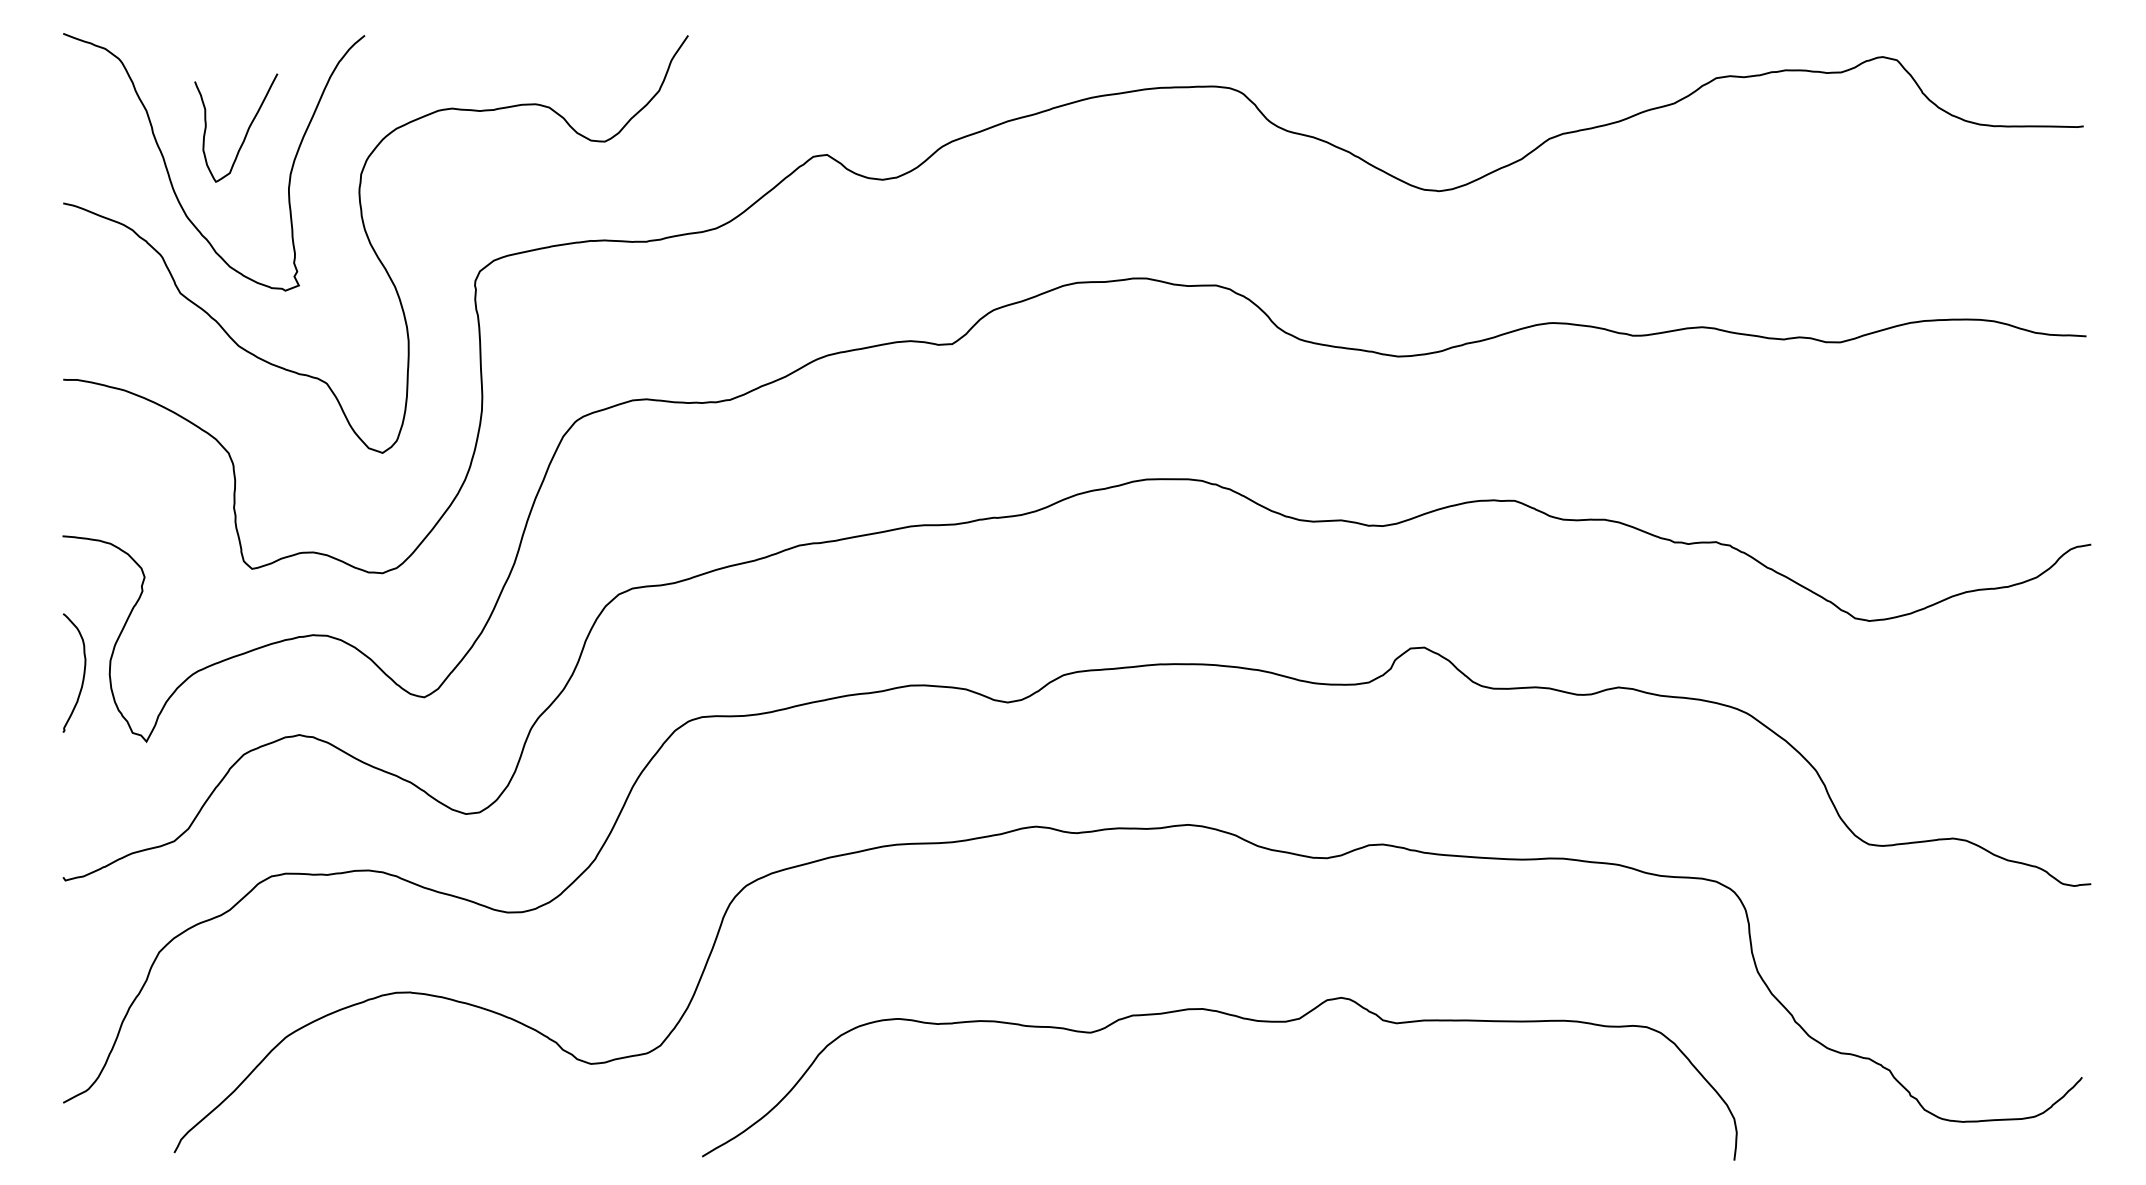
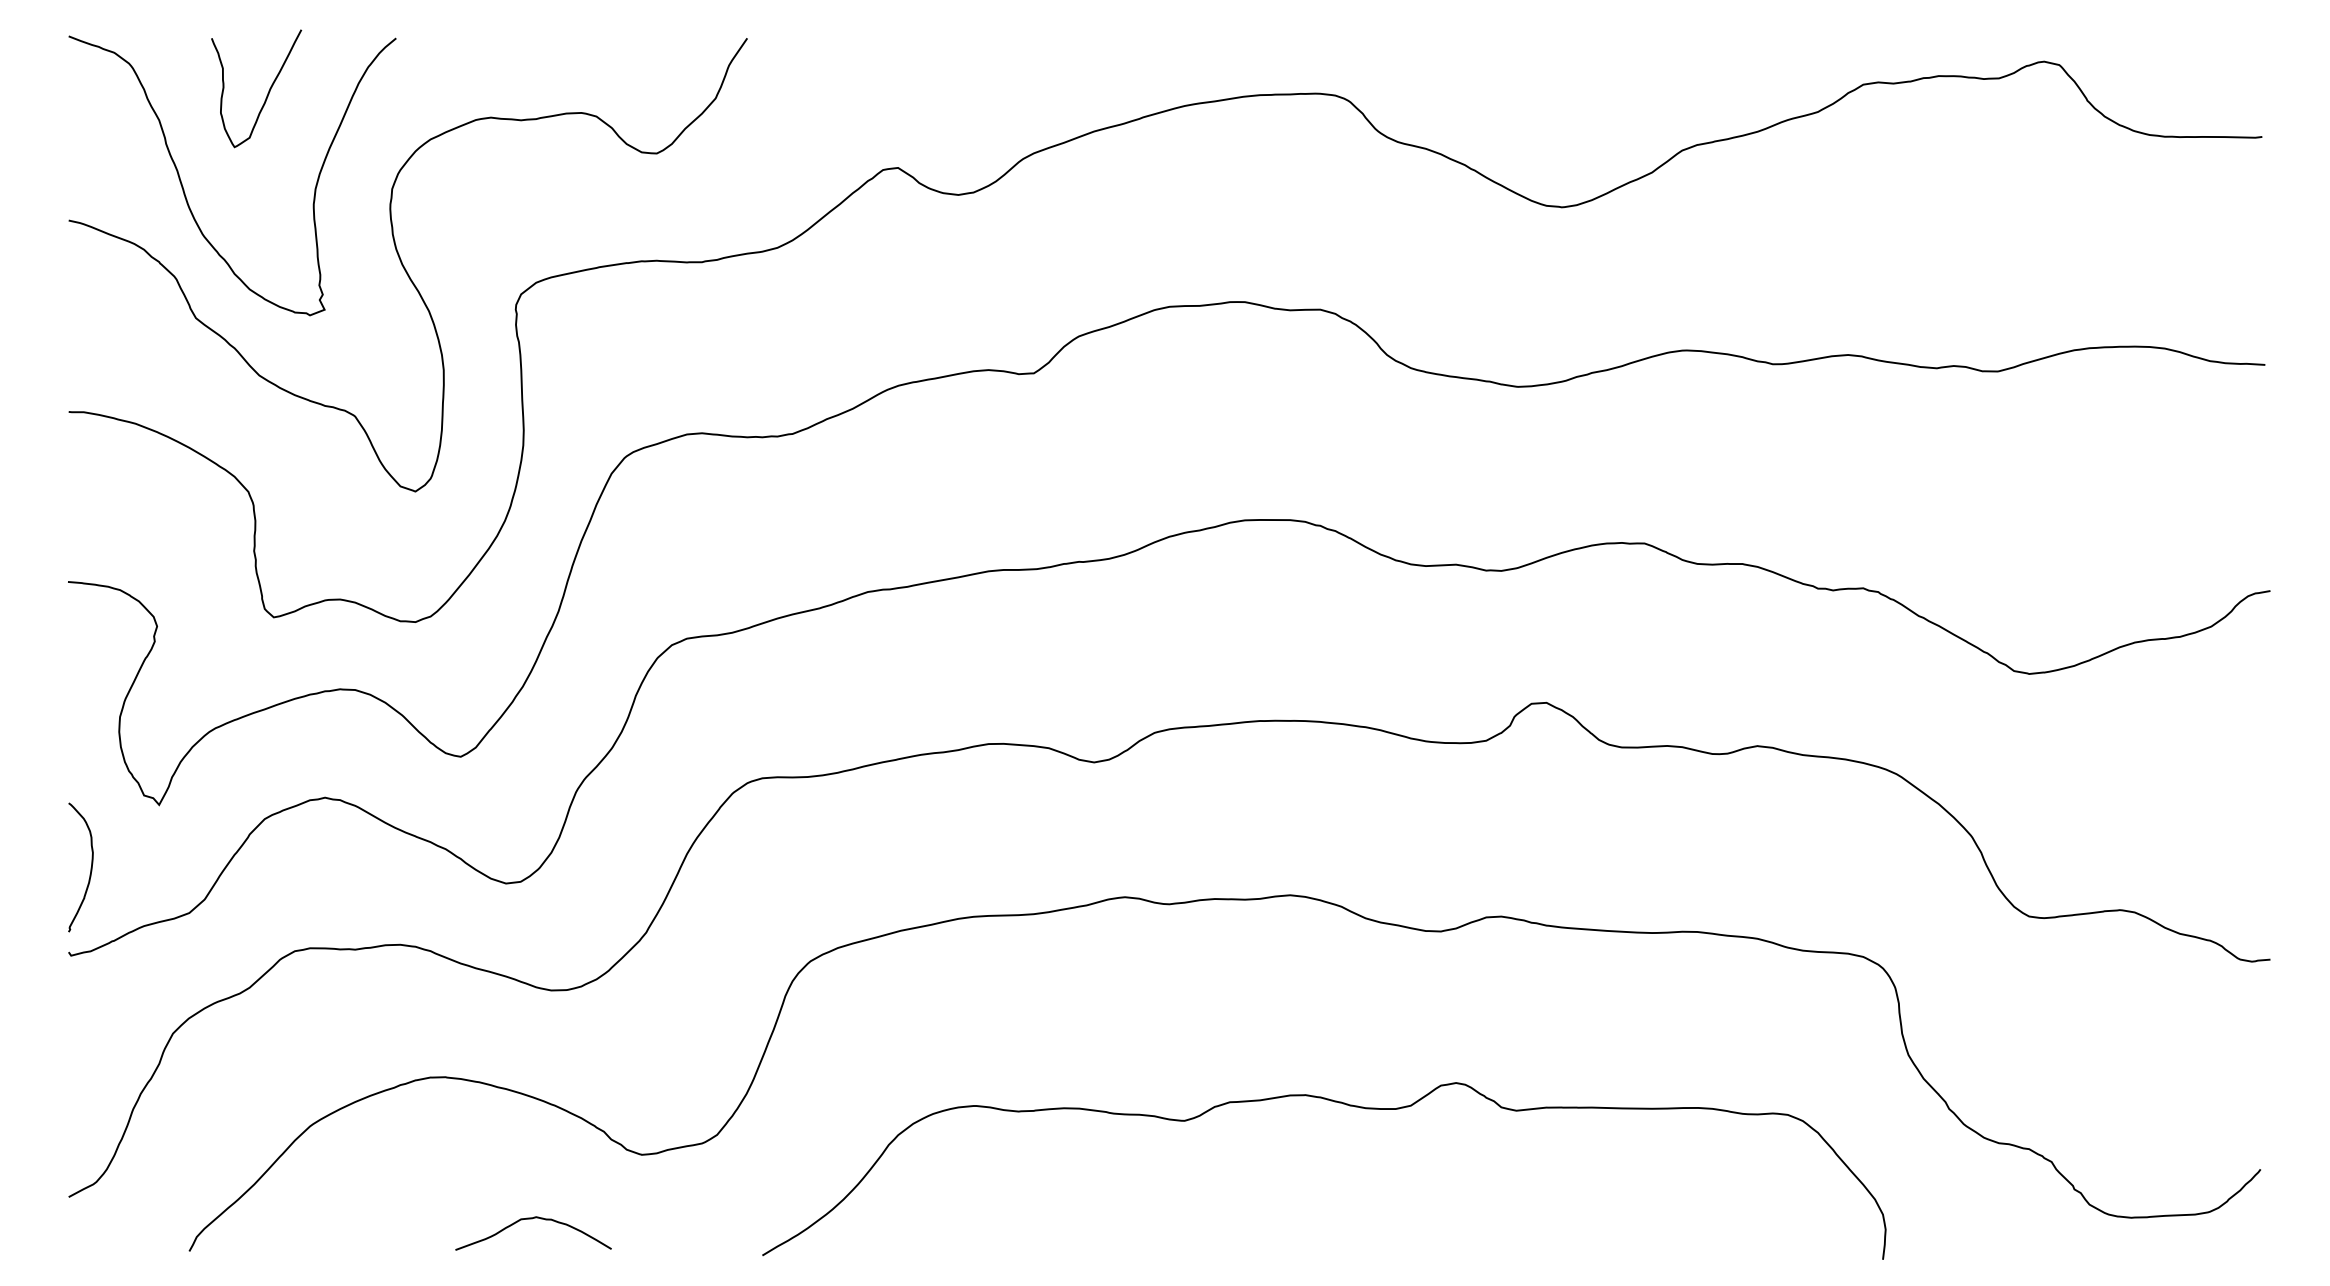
curve: (246, 132) -> (267, 93), moved
curve: (83, 673) -> (90, 867), moved
curve: (490, 1123) -> (532, 1219), added

